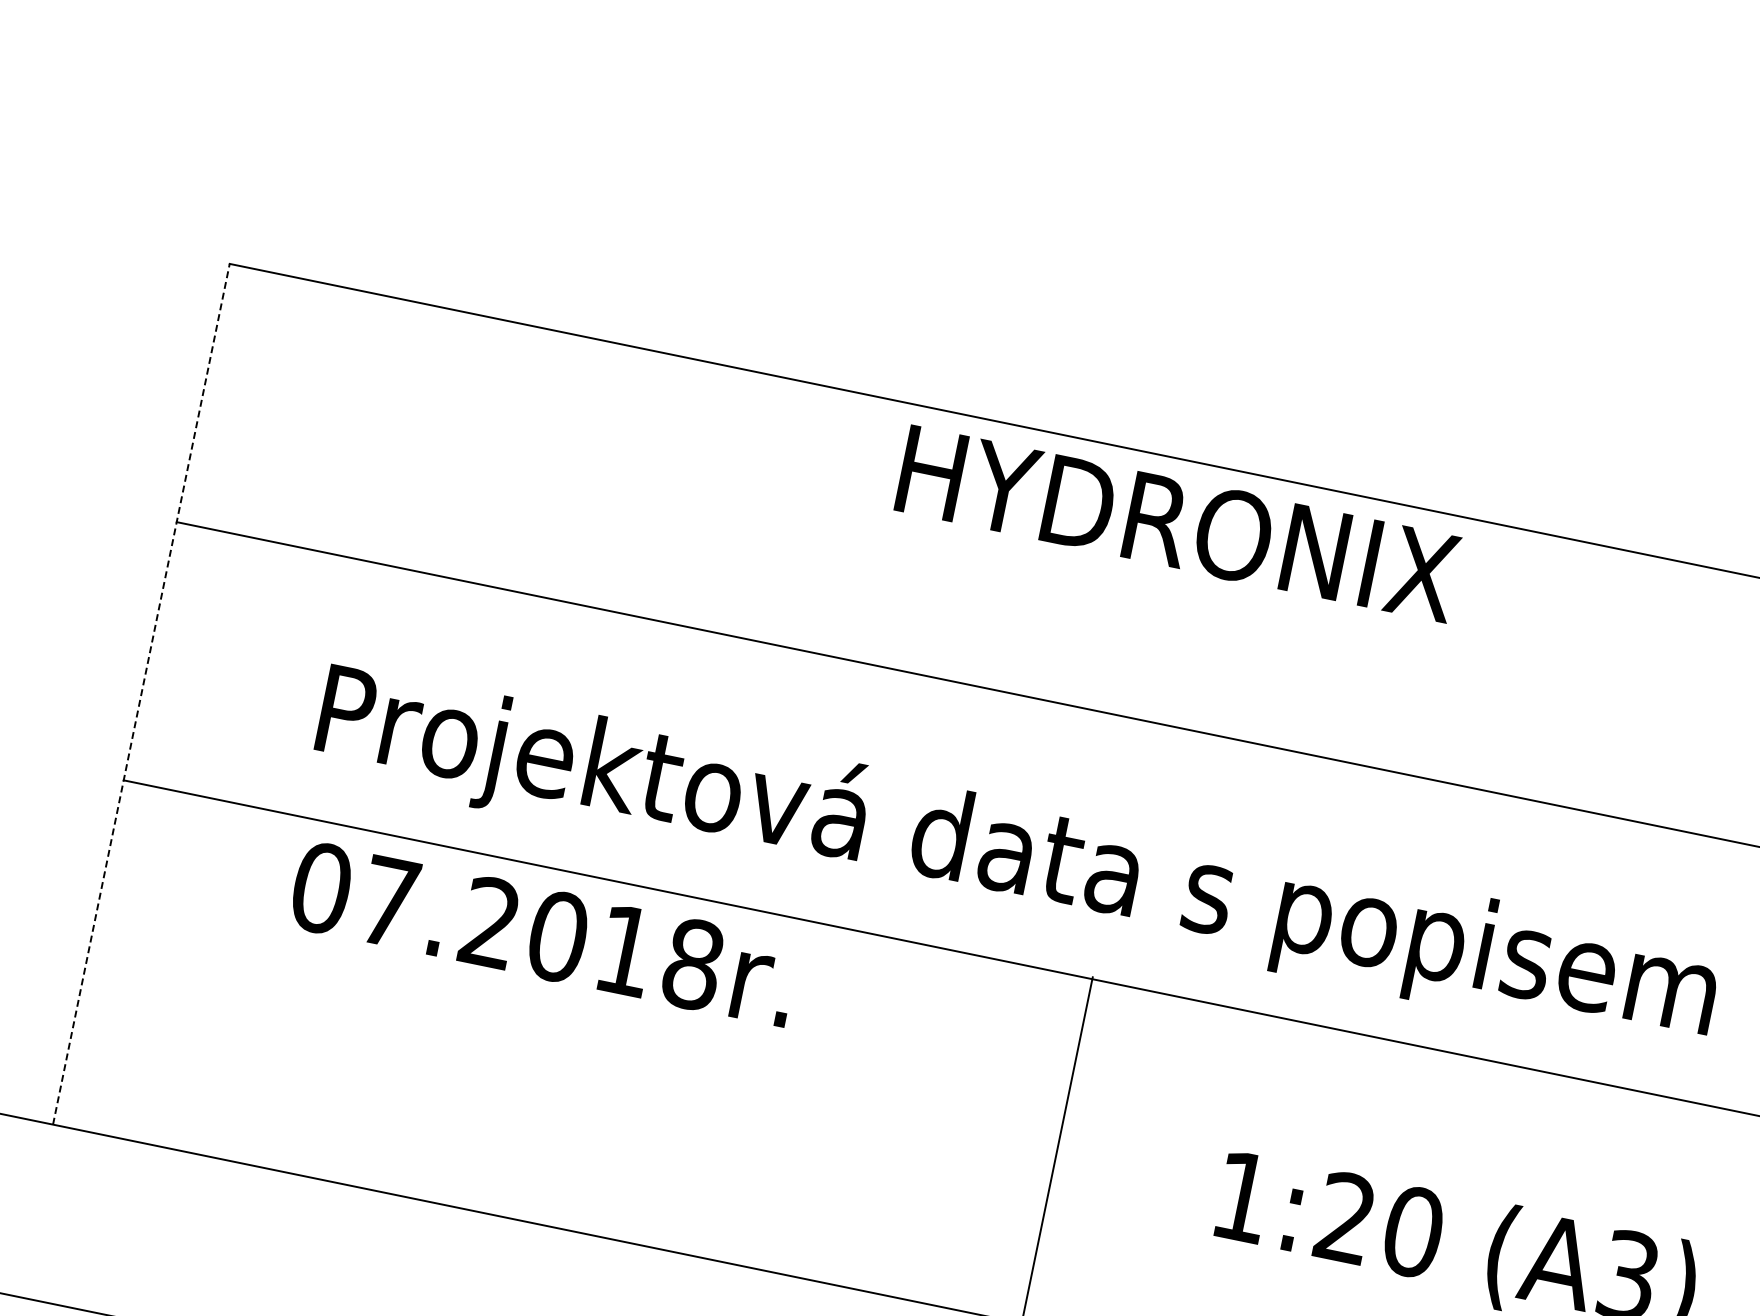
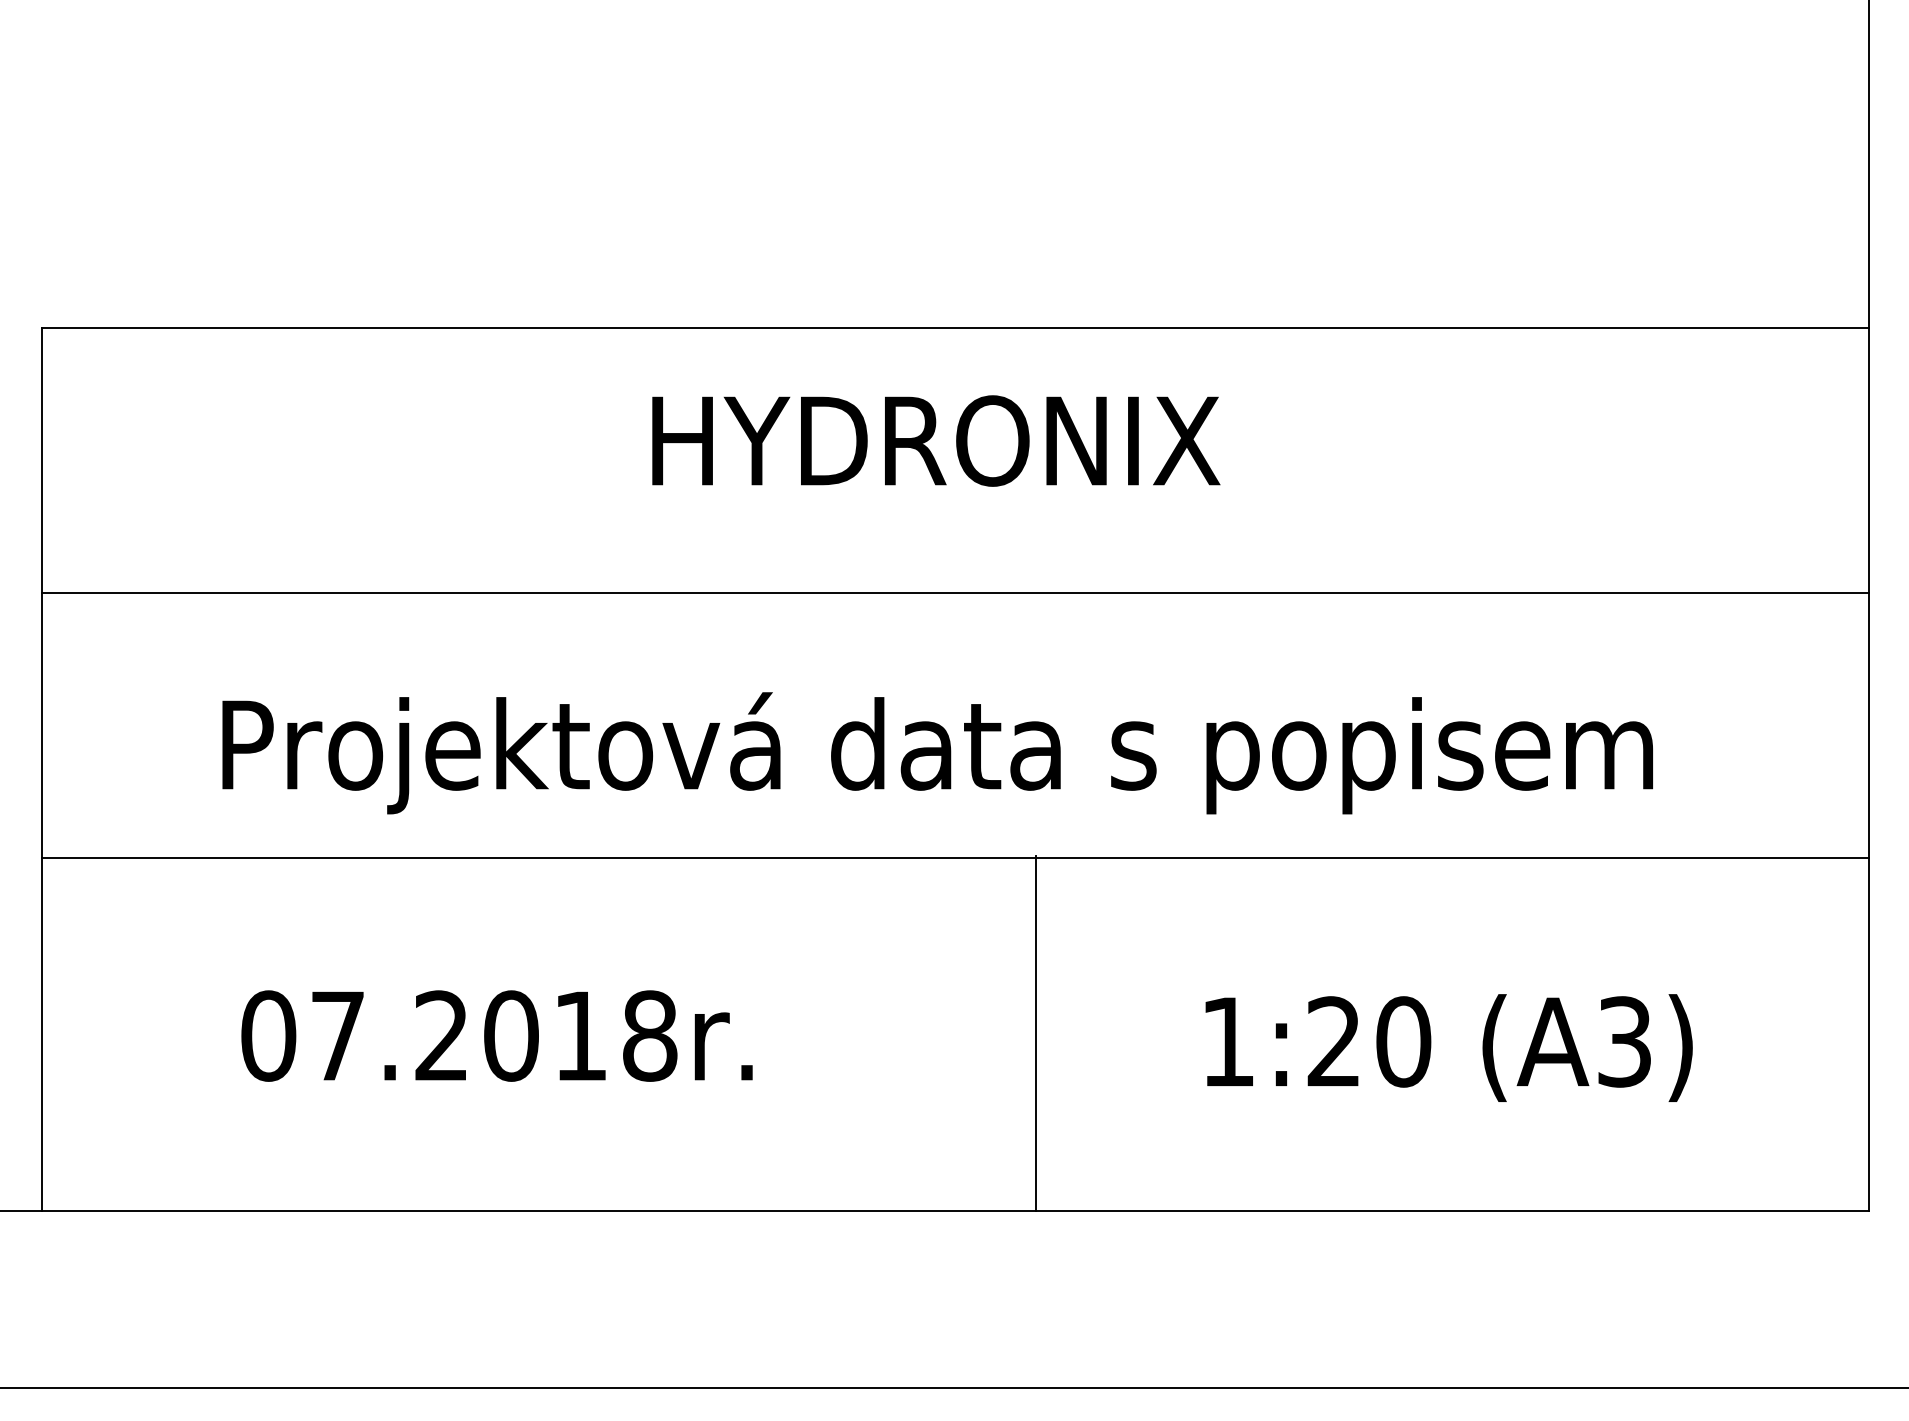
text: (1179, 523) -> (936, 440), moved
line: (141, 694) -> (41, 769), dashed -> solid
text: (543, 933) -> (496, 1035), moved

